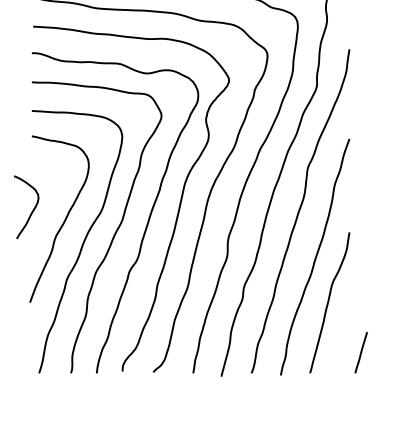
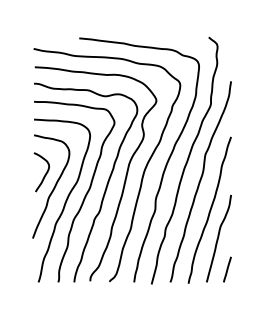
curve: (31, 210) -> (44, 174), moved
line: (361, 352) -> (227, 269), moved

